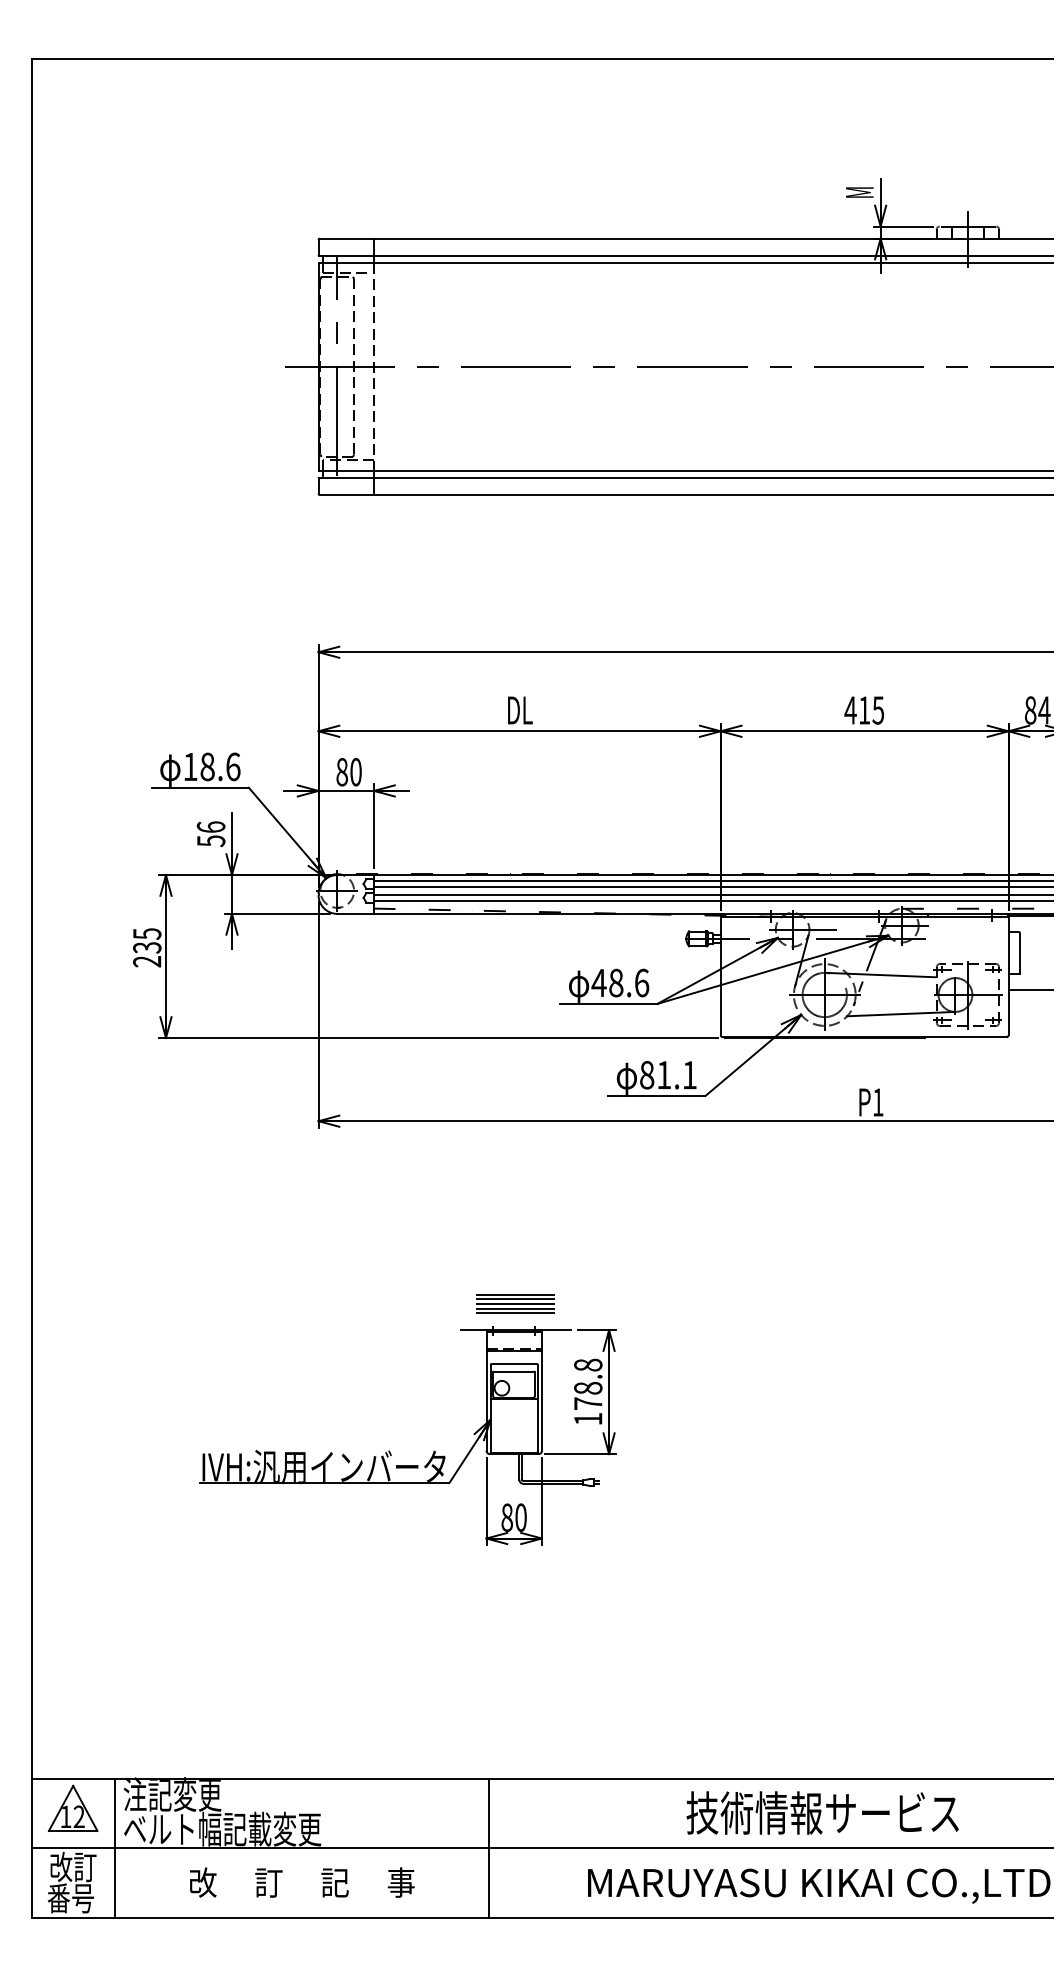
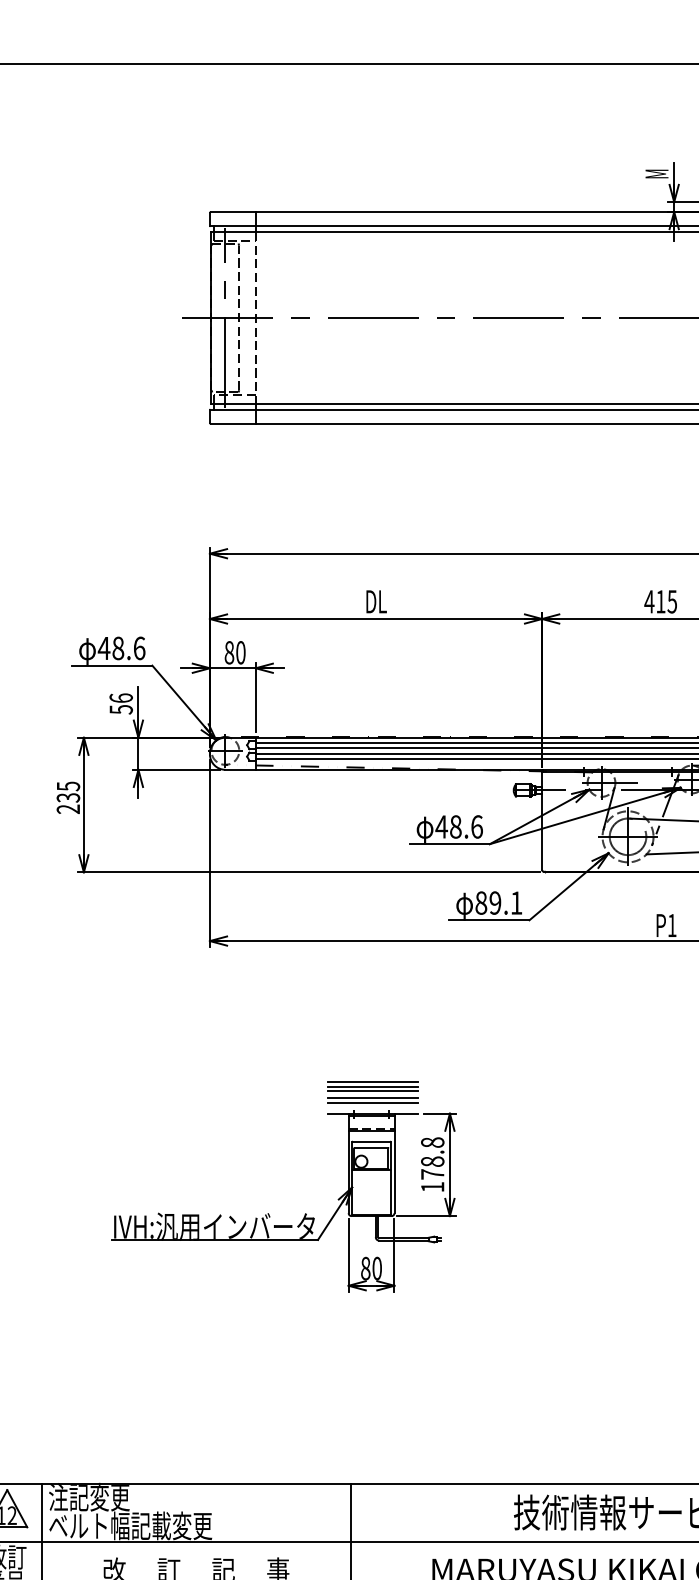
text: (190, 766) -> (104, 648), 18.6 -> 48.6
text: (664, 1074) -> (495, 902), 81.1 -> 89.1
part: (515, 1303) -> (372, 1091), size x1.43

